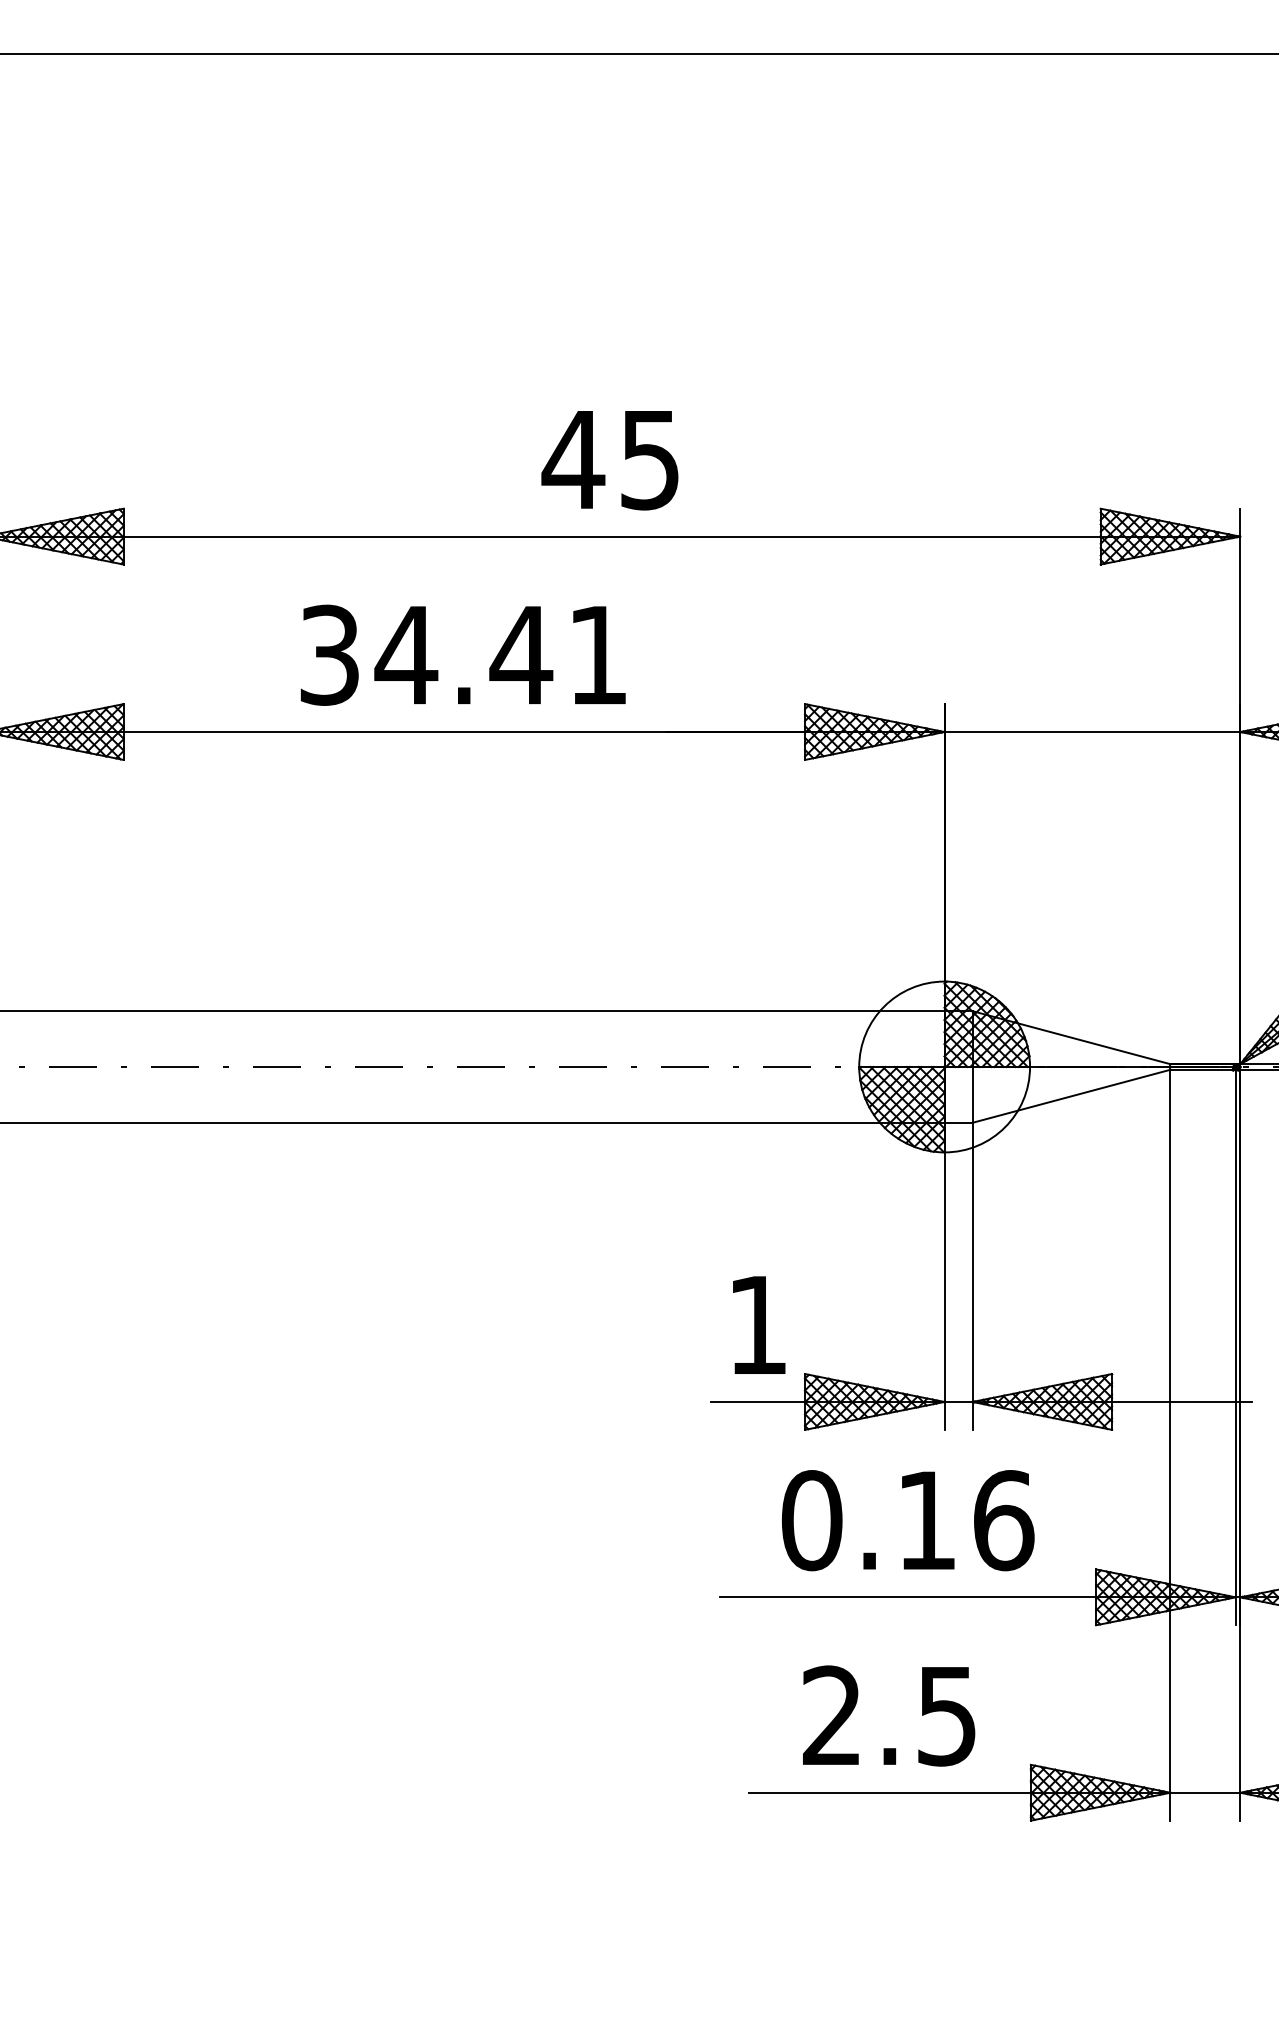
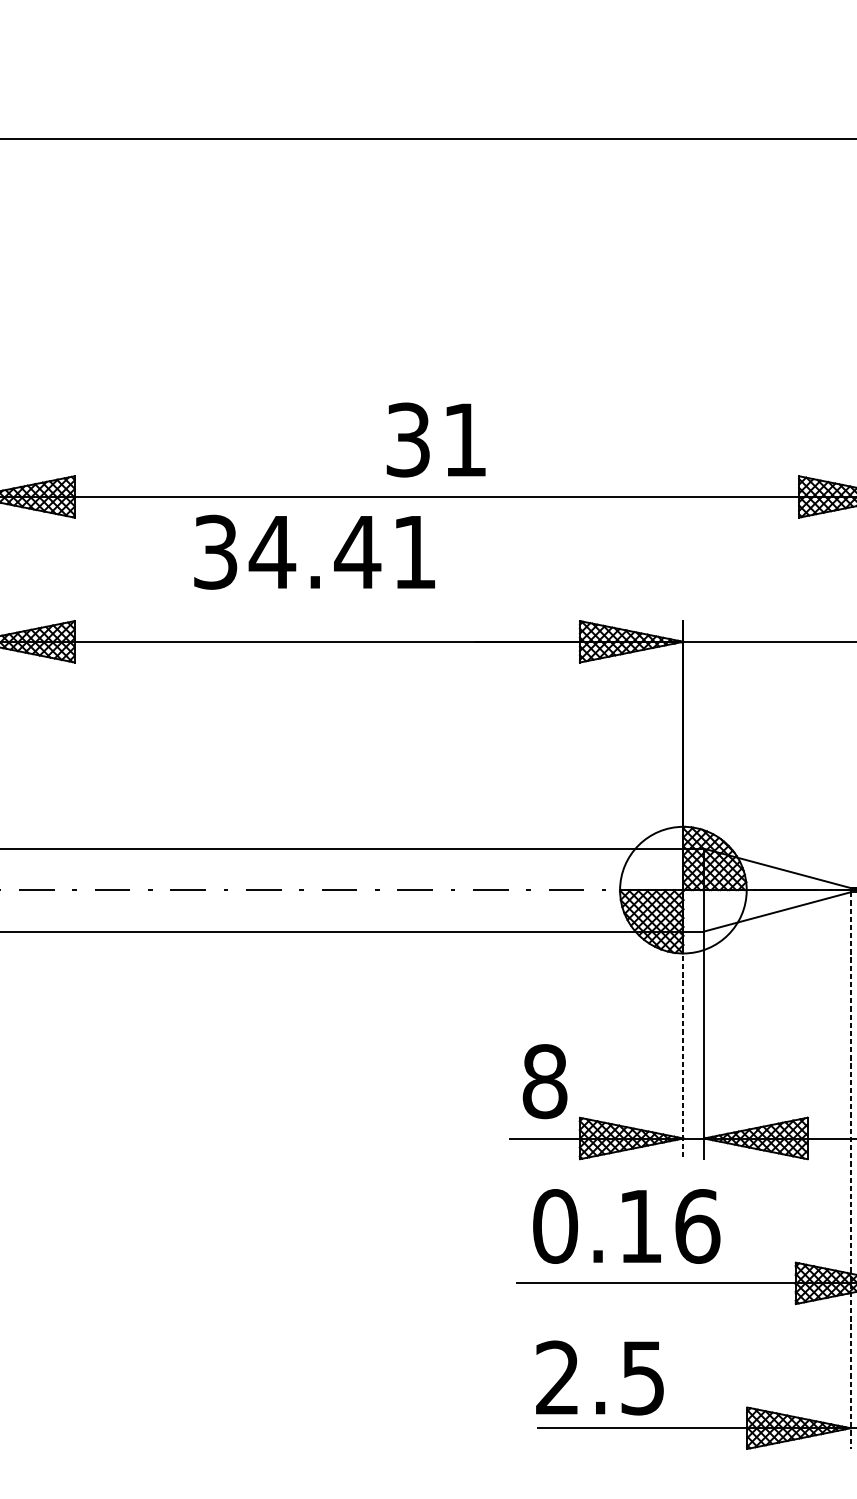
text: (609, 459) -> (434, 439), 45 -> 31
text: (462, 654) -> (314, 551), moved
line: (944, 1276) -> (683, 1045), solid -> dashed
text: (758, 1324) -> (545, 1081), 1 -> 8
line: (1170, 1445) -> (850, 1170), solid -> dashed
text: (908, 1520) -> (626, 1226), moved
text: (889, 1715) -> (600, 1377), moved

